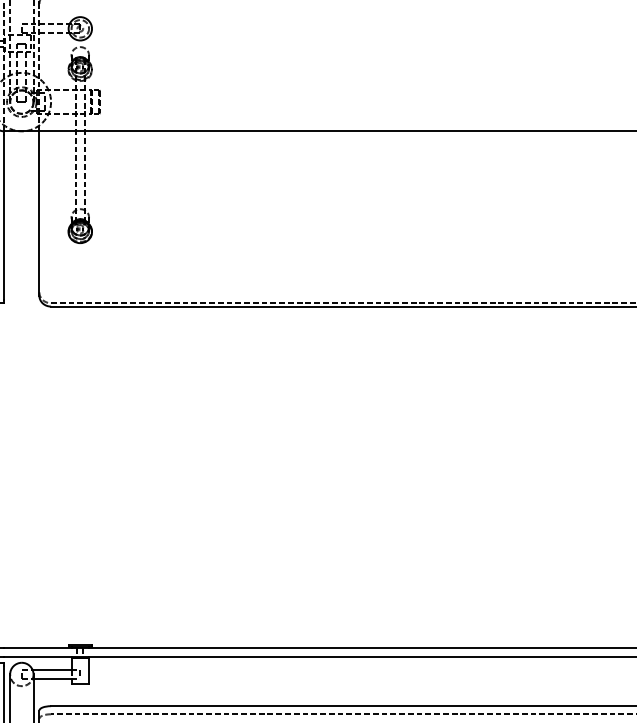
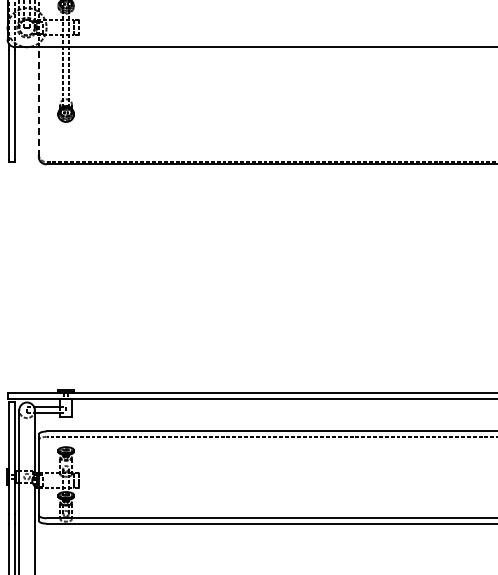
line: (38, 214) -> (38, 102), solid -> dashed

